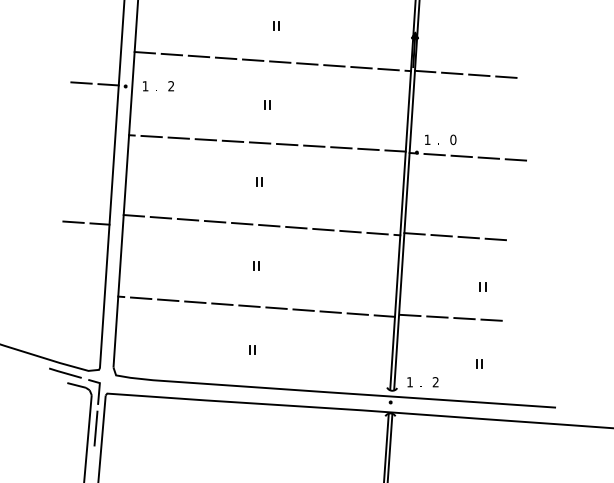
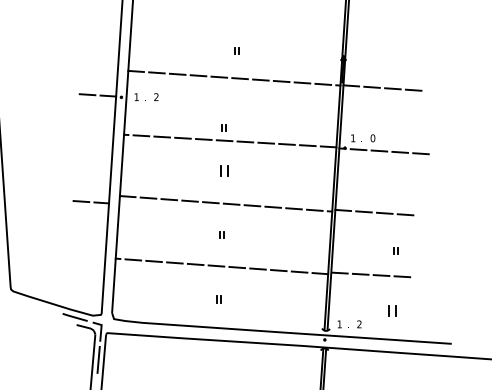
part: (266, 104) -> (223, 127), moved
part: (258, 181) -> (223, 170), size x1.6
part: (478, 364) -> (392, 310), size x1.6

